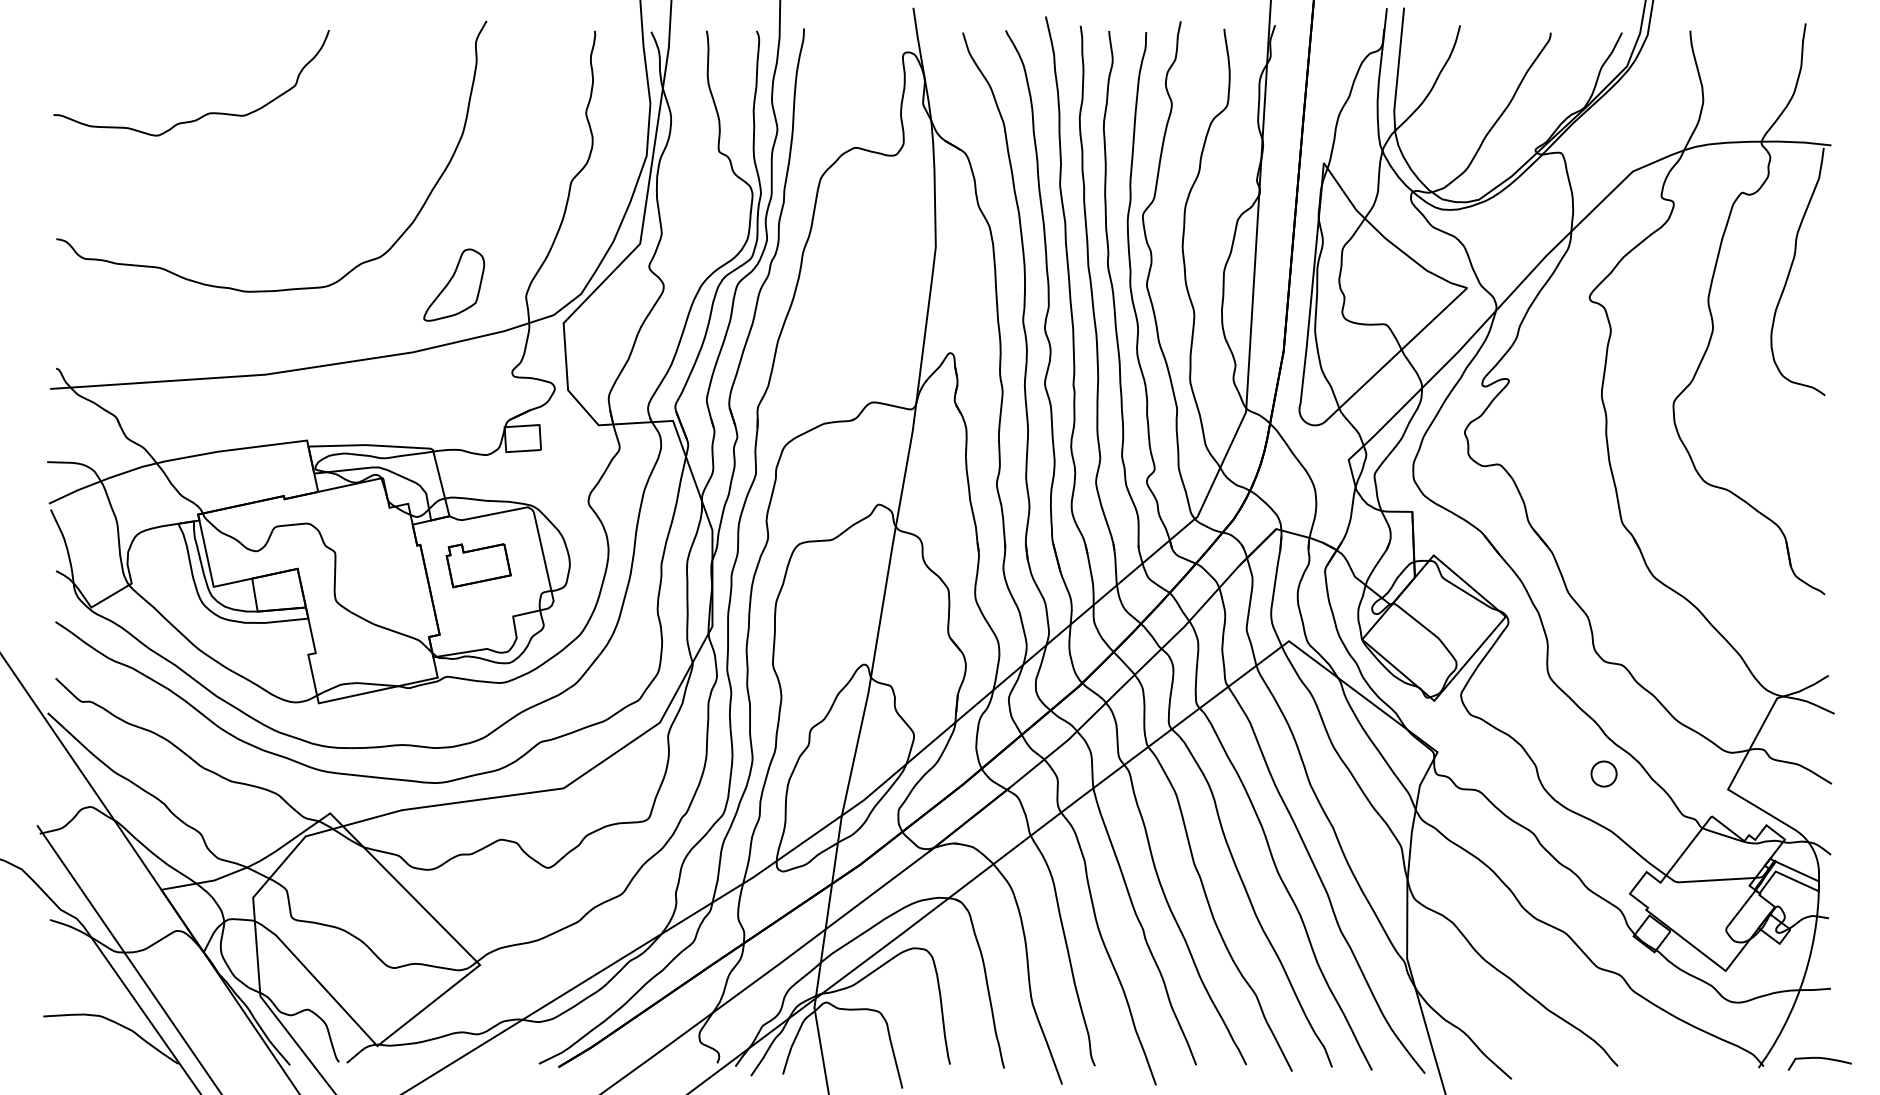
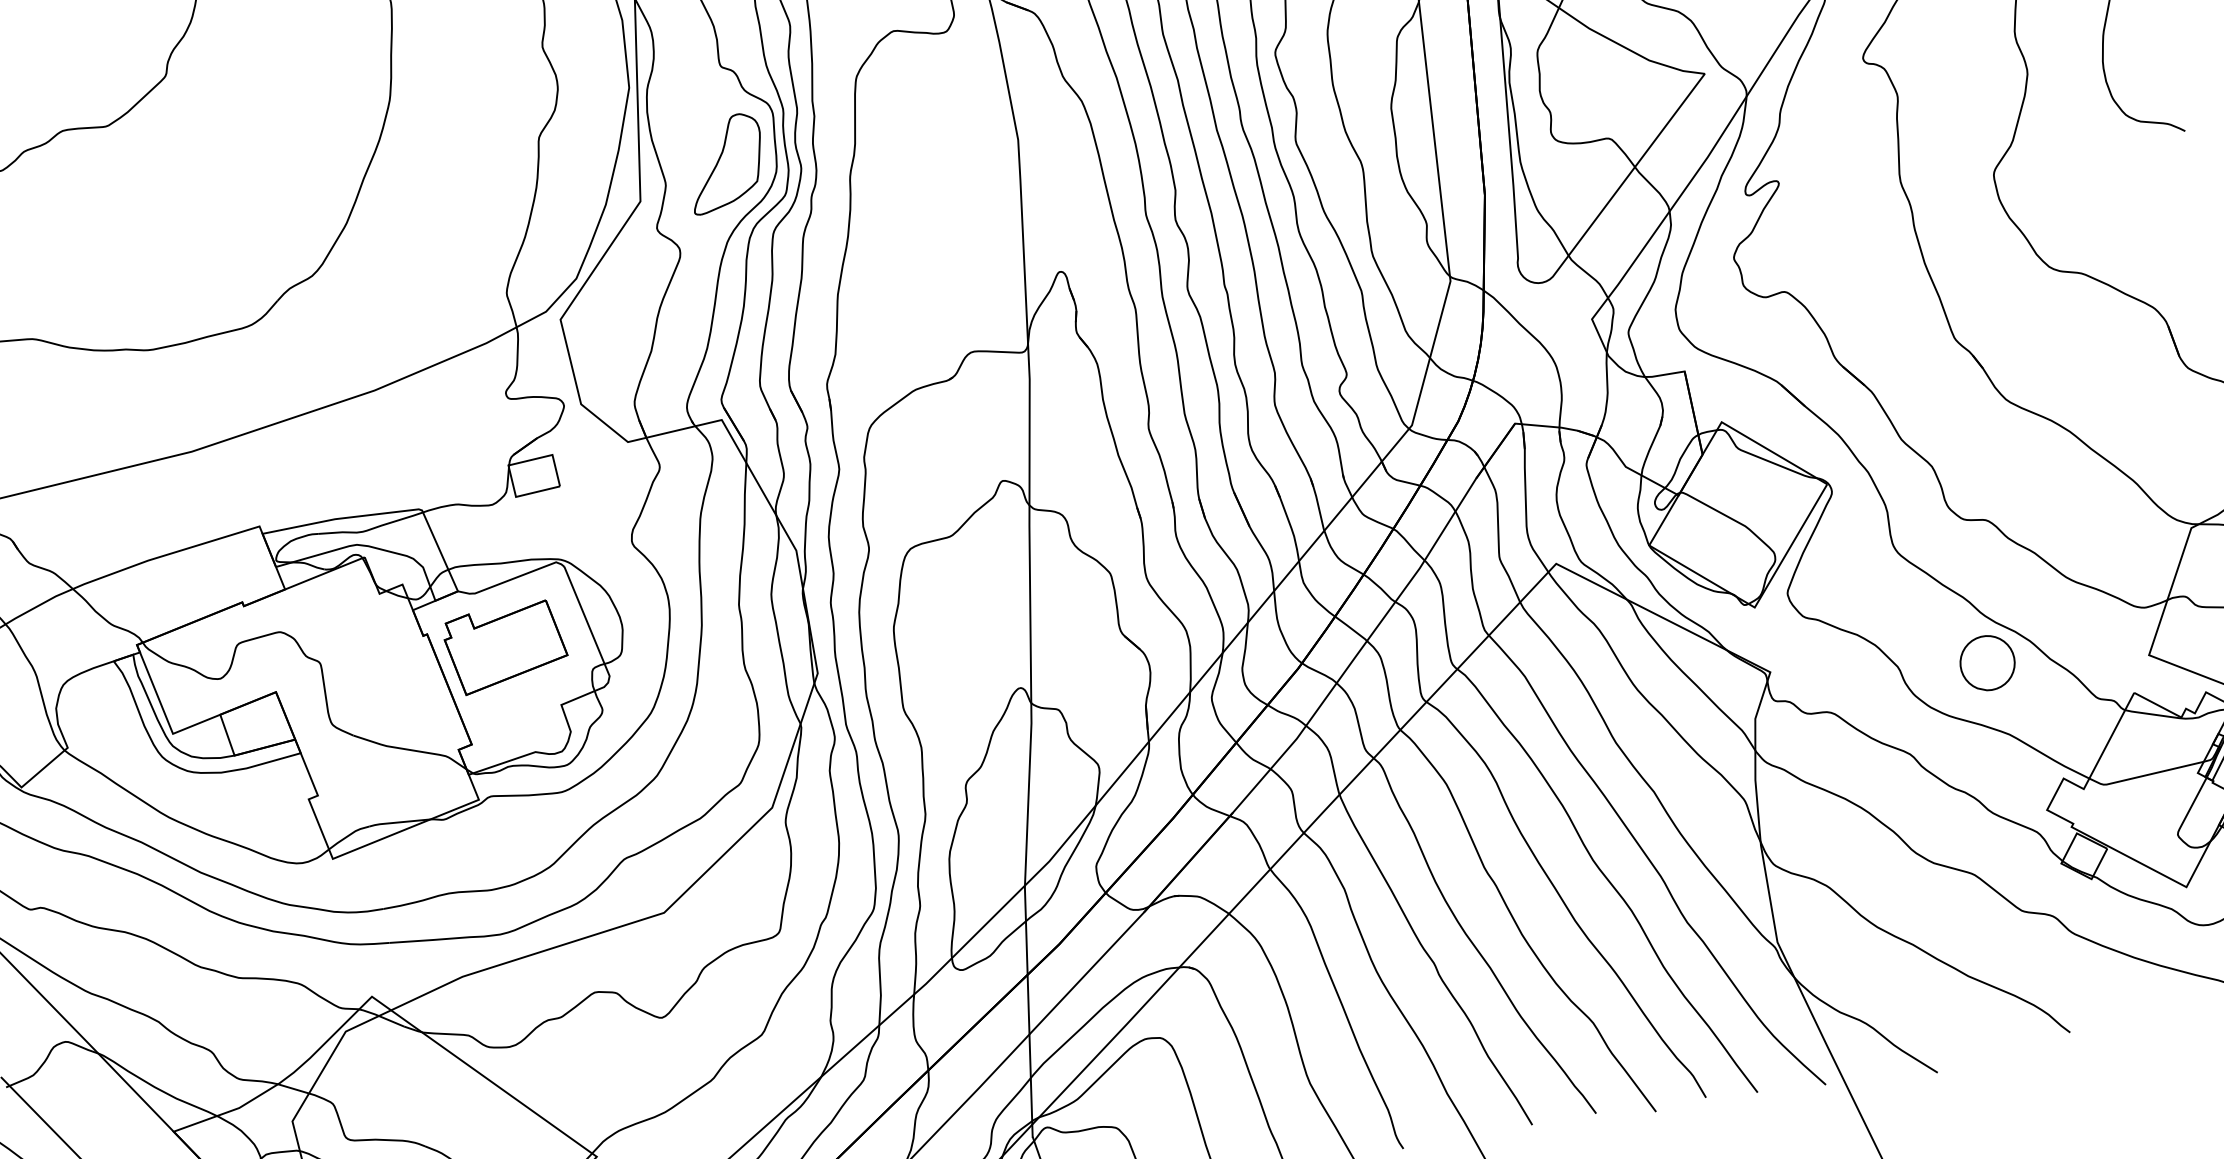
part: (454, 284) -> (726, 162), moved
part: (478, 565) -> (505, 647), size x1.43
part: (1603, 773) -> (1986, 662), size x1.67

